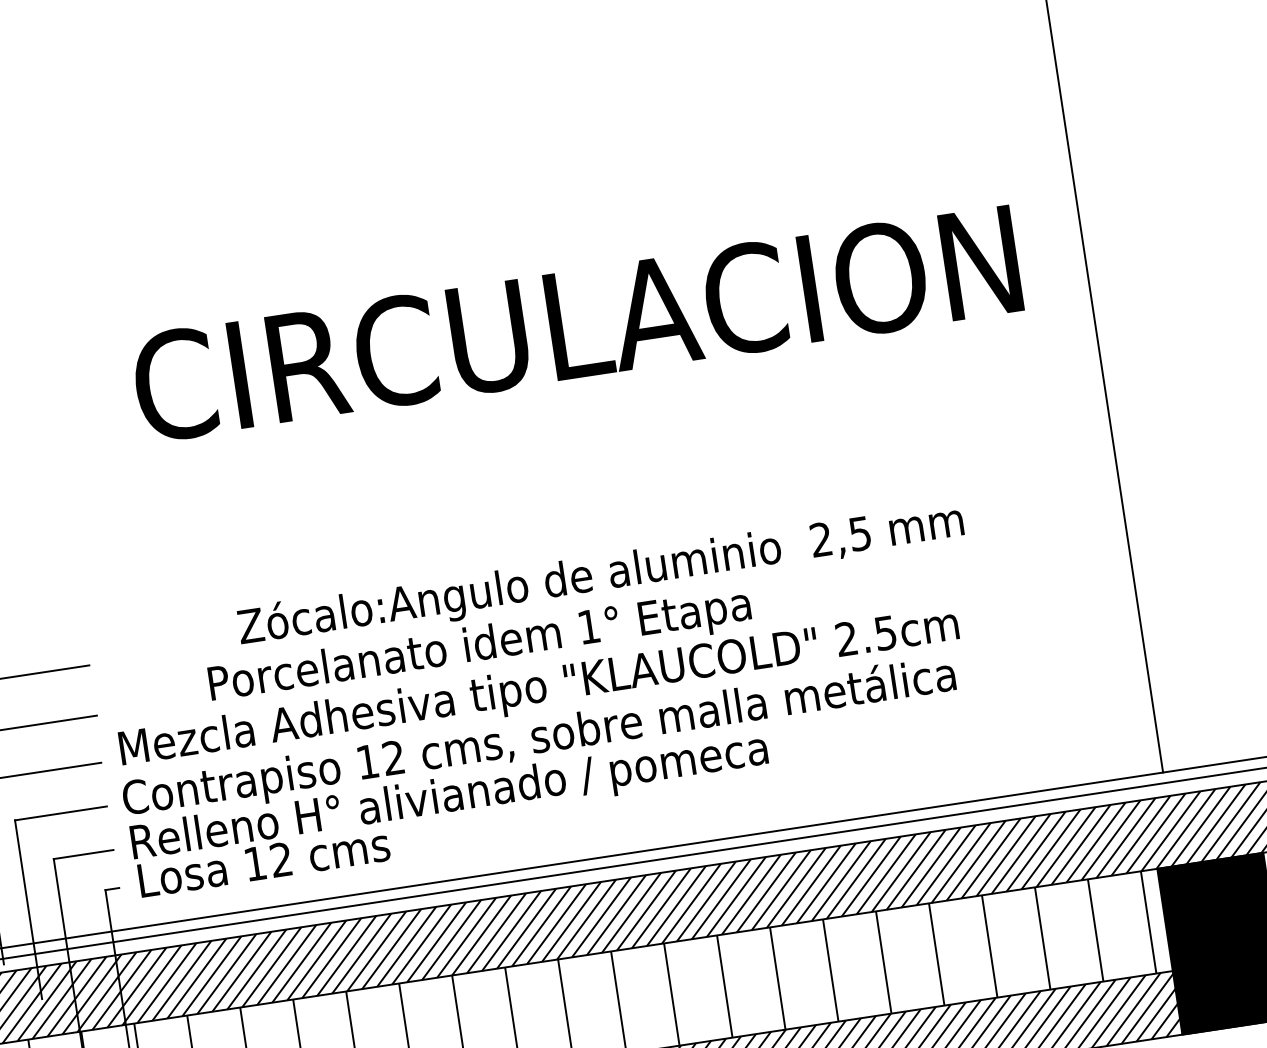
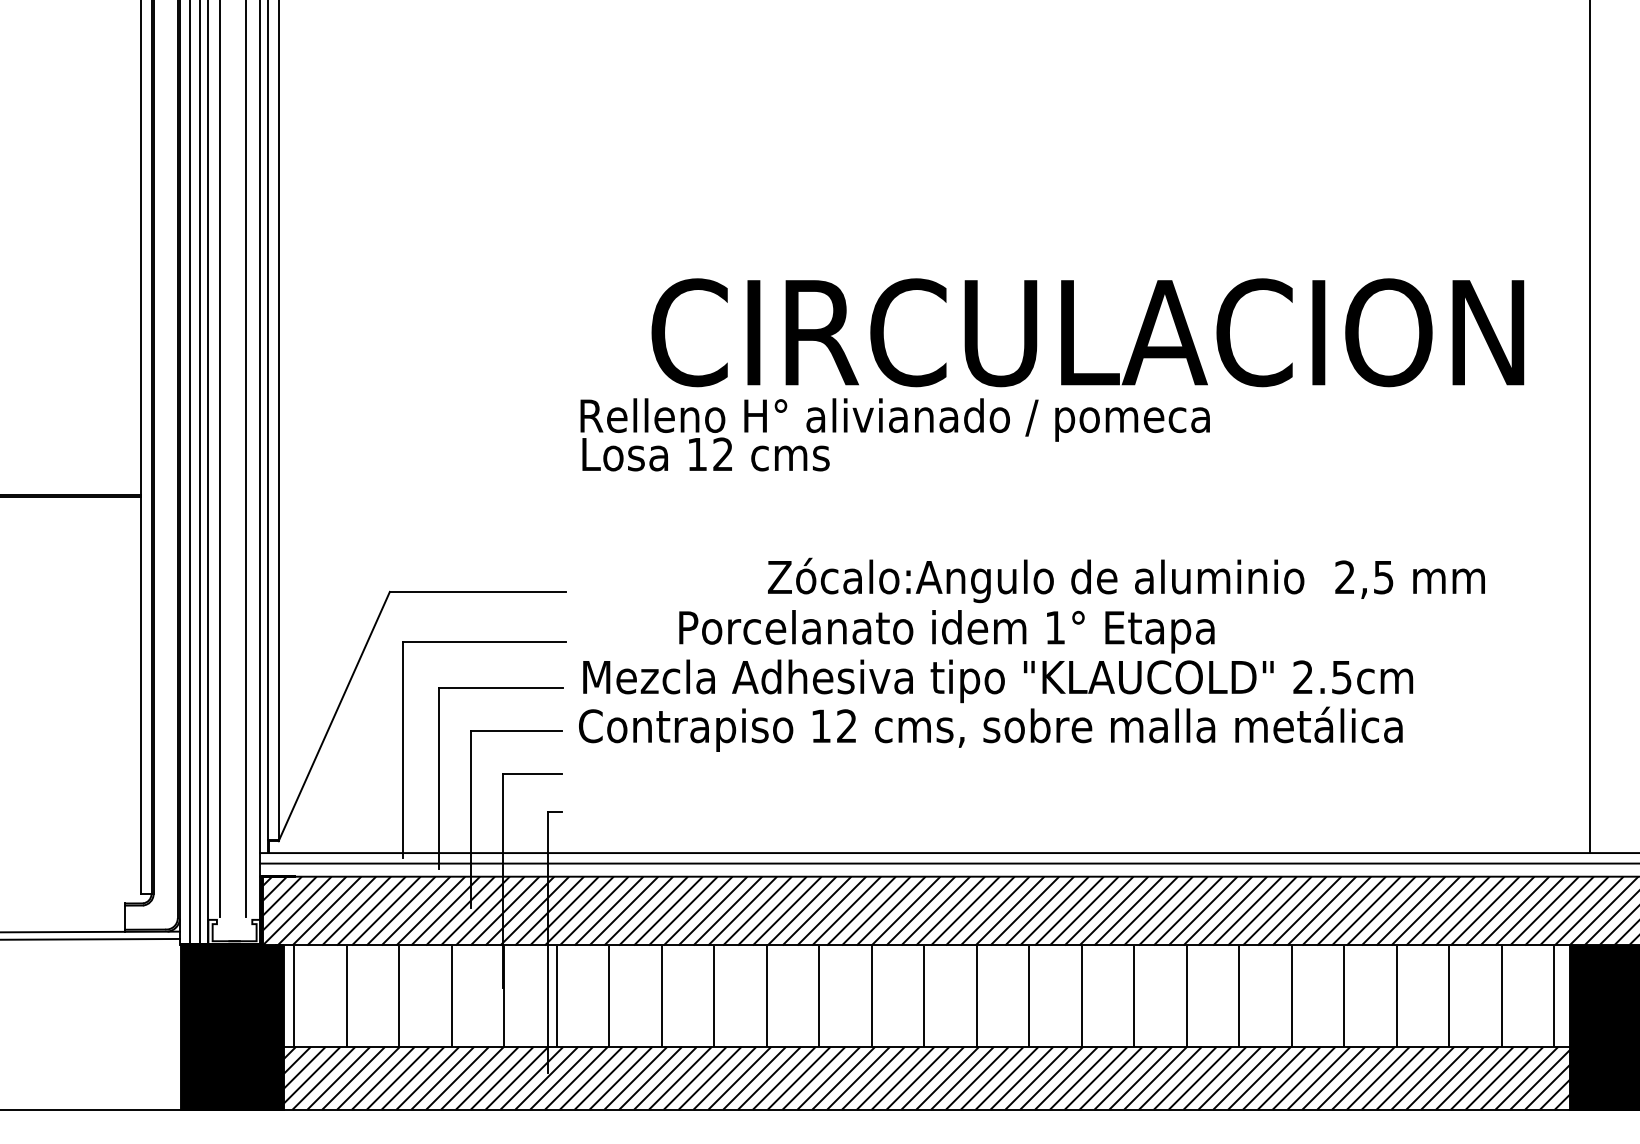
text: (601, 576) -> (1126, 580), moved
text: (451, 813) -> (894, 434), moved

